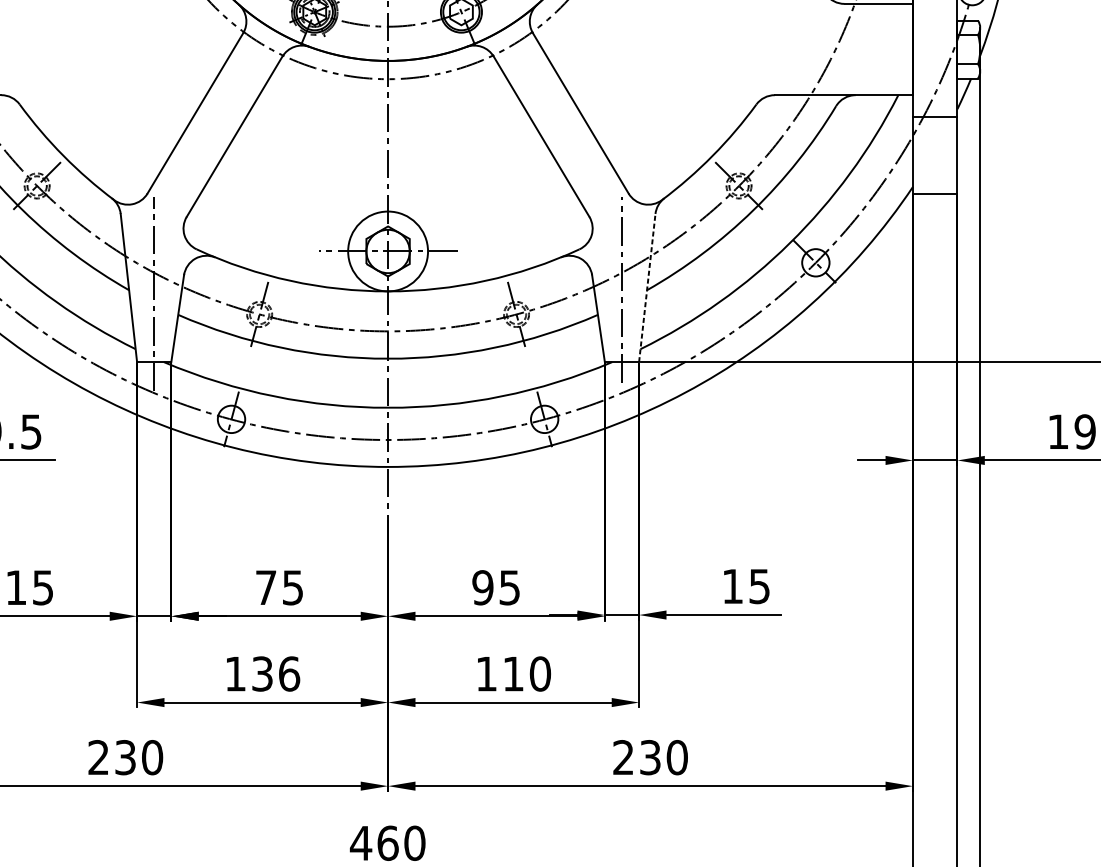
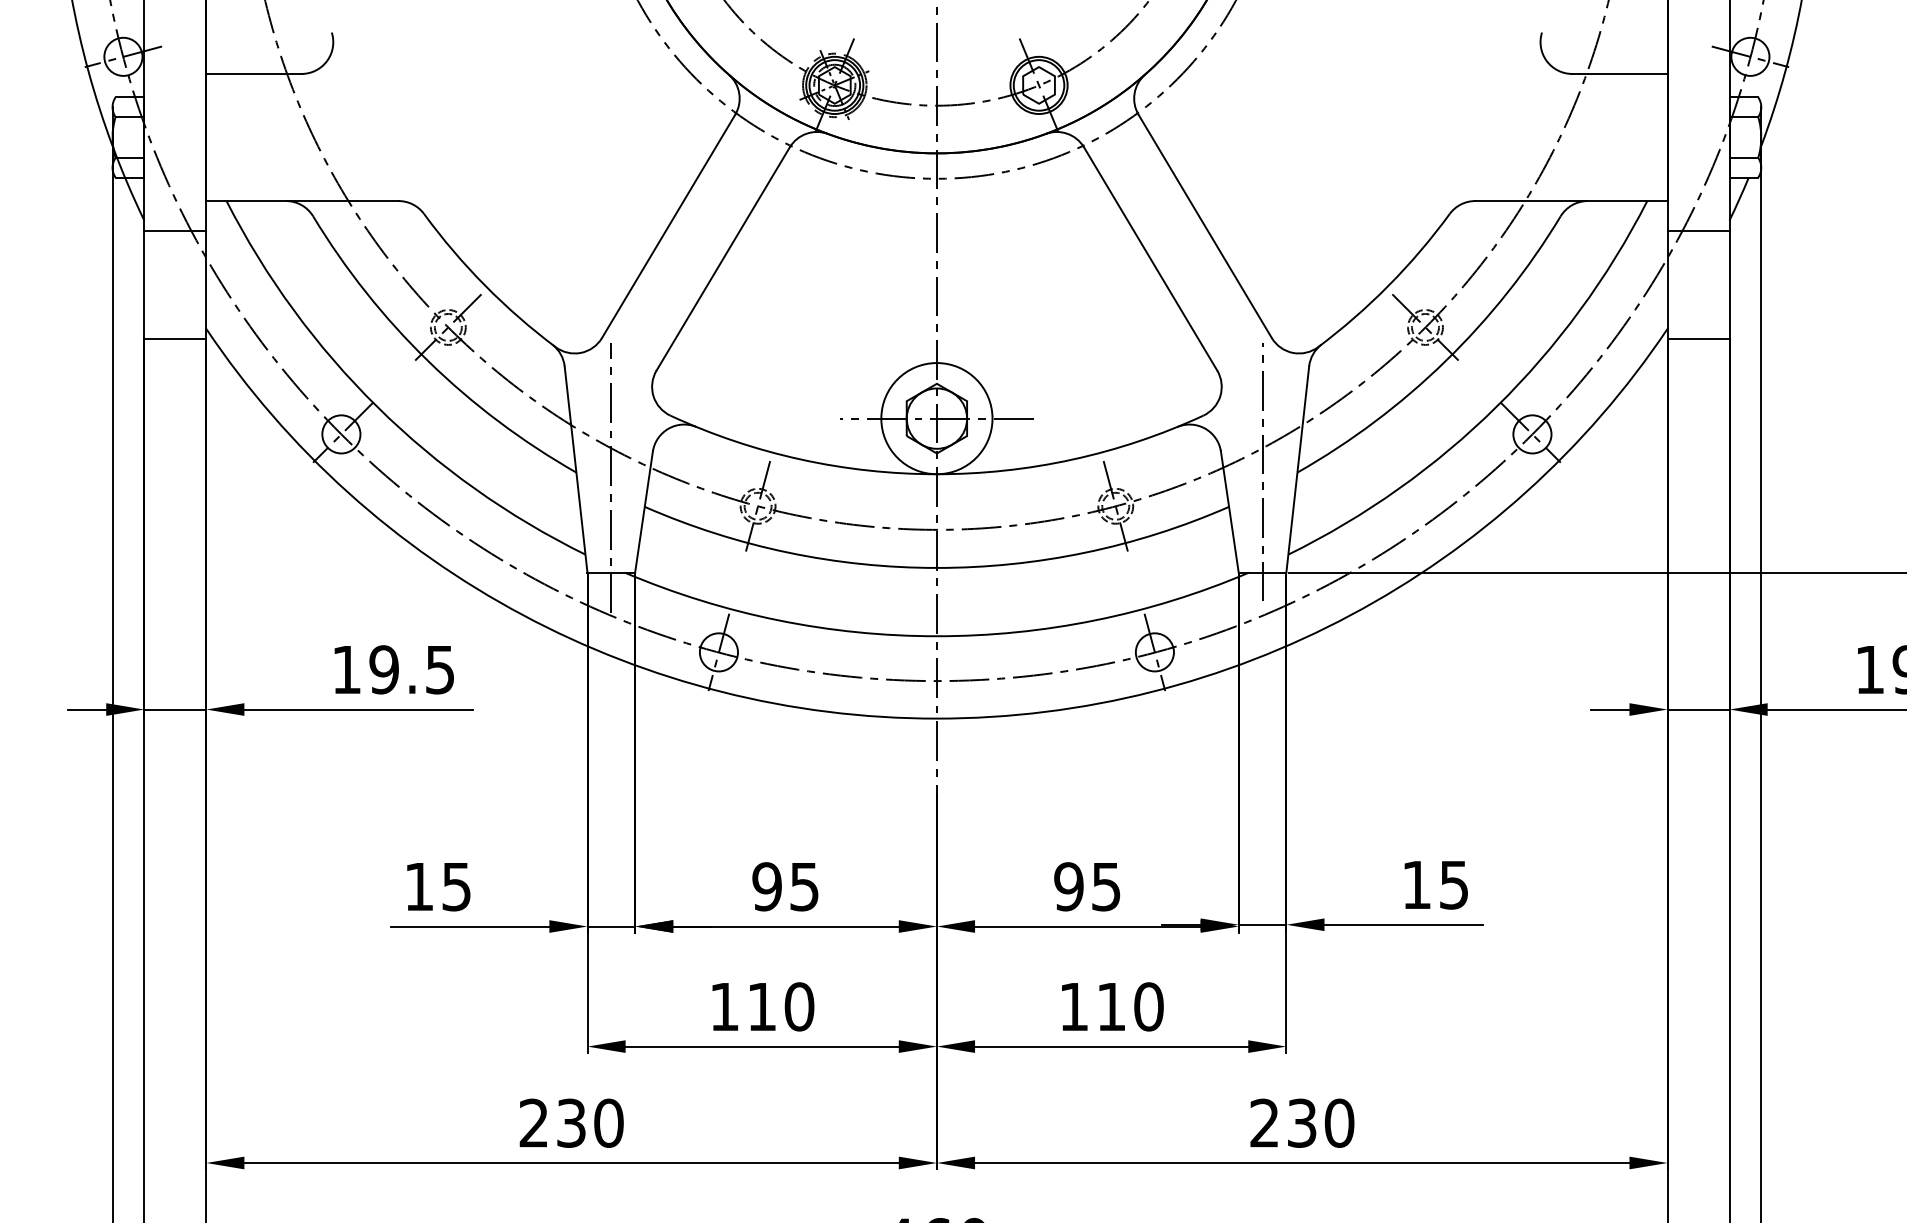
line: (647, 288) -> (1297, 469), dashed -> solid
text: (265, 587) -> (766, 886), 75 -> 95
text: (276, 673) -> (781, 1006), 136 -> 110

